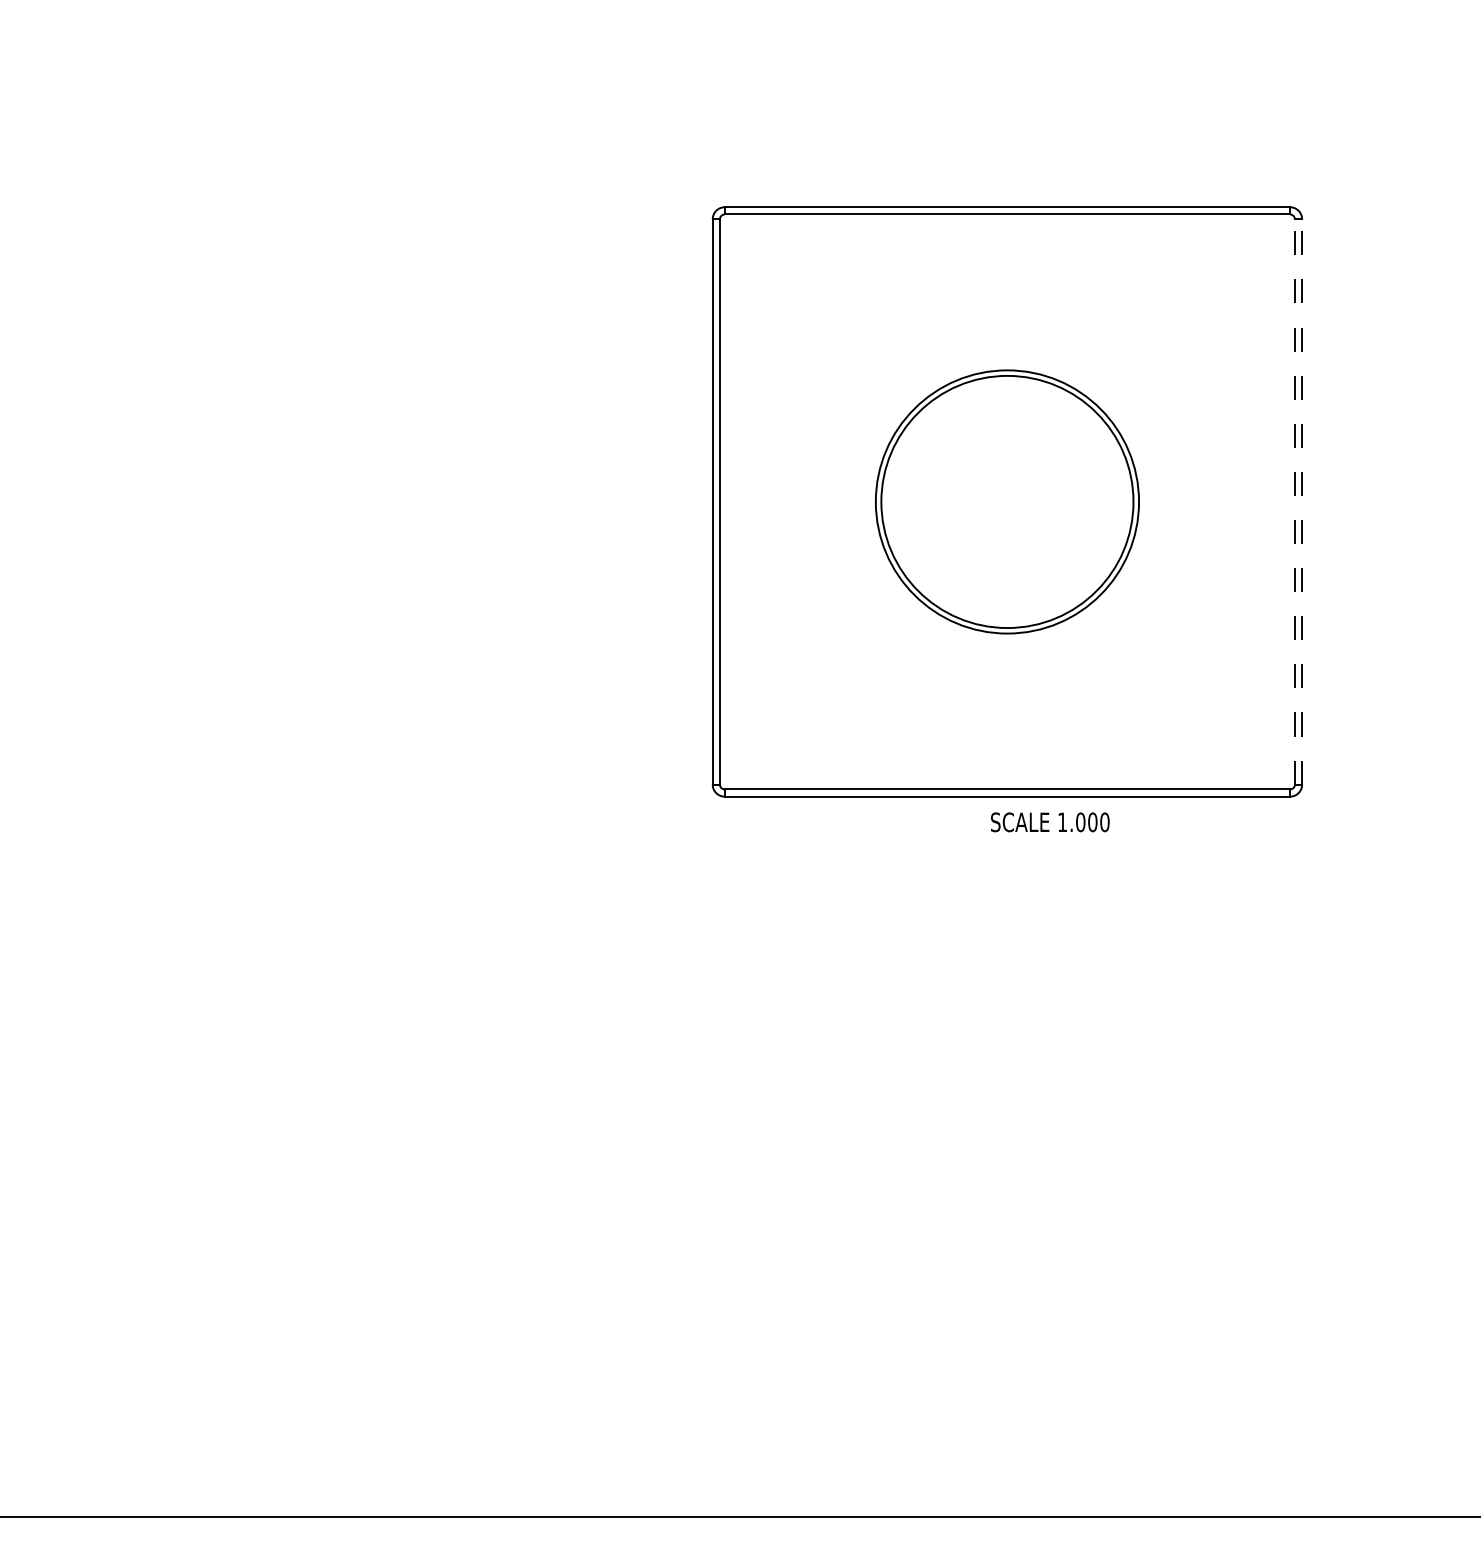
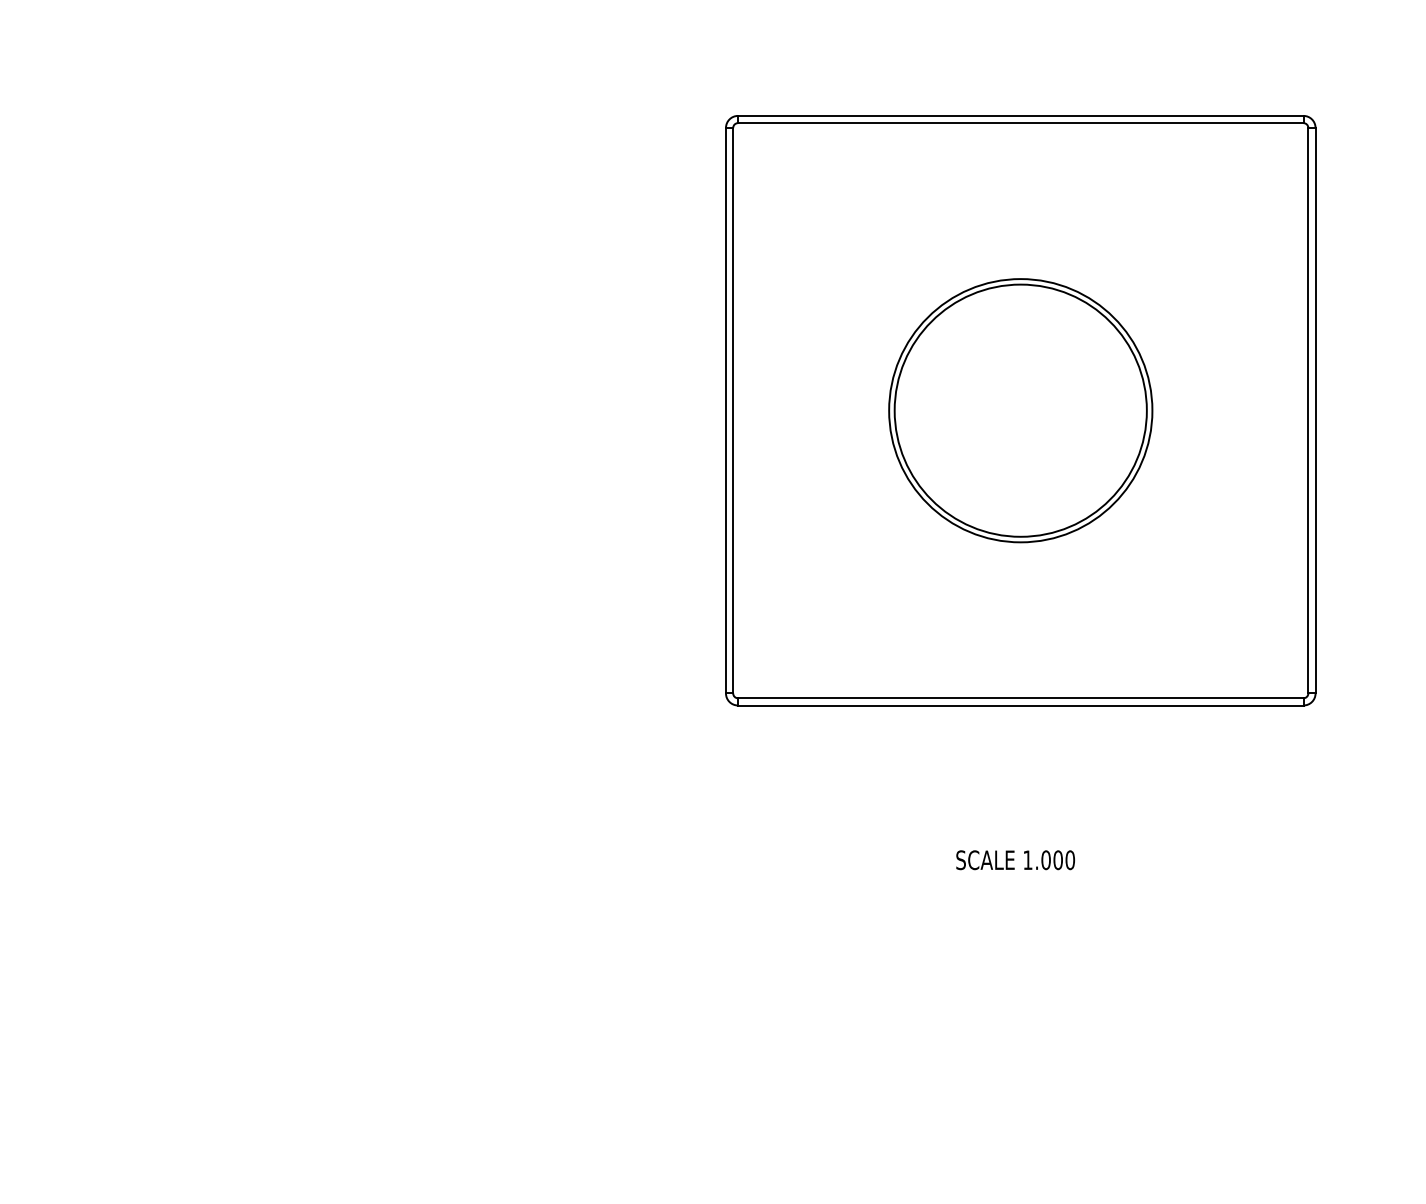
line: (1294, 501) -> (1307, 410), dashed -> solid
line: (1302, 501) -> (1315, 410), dashed -> solid
text: (1050, 822) -> (1015, 860), moved

